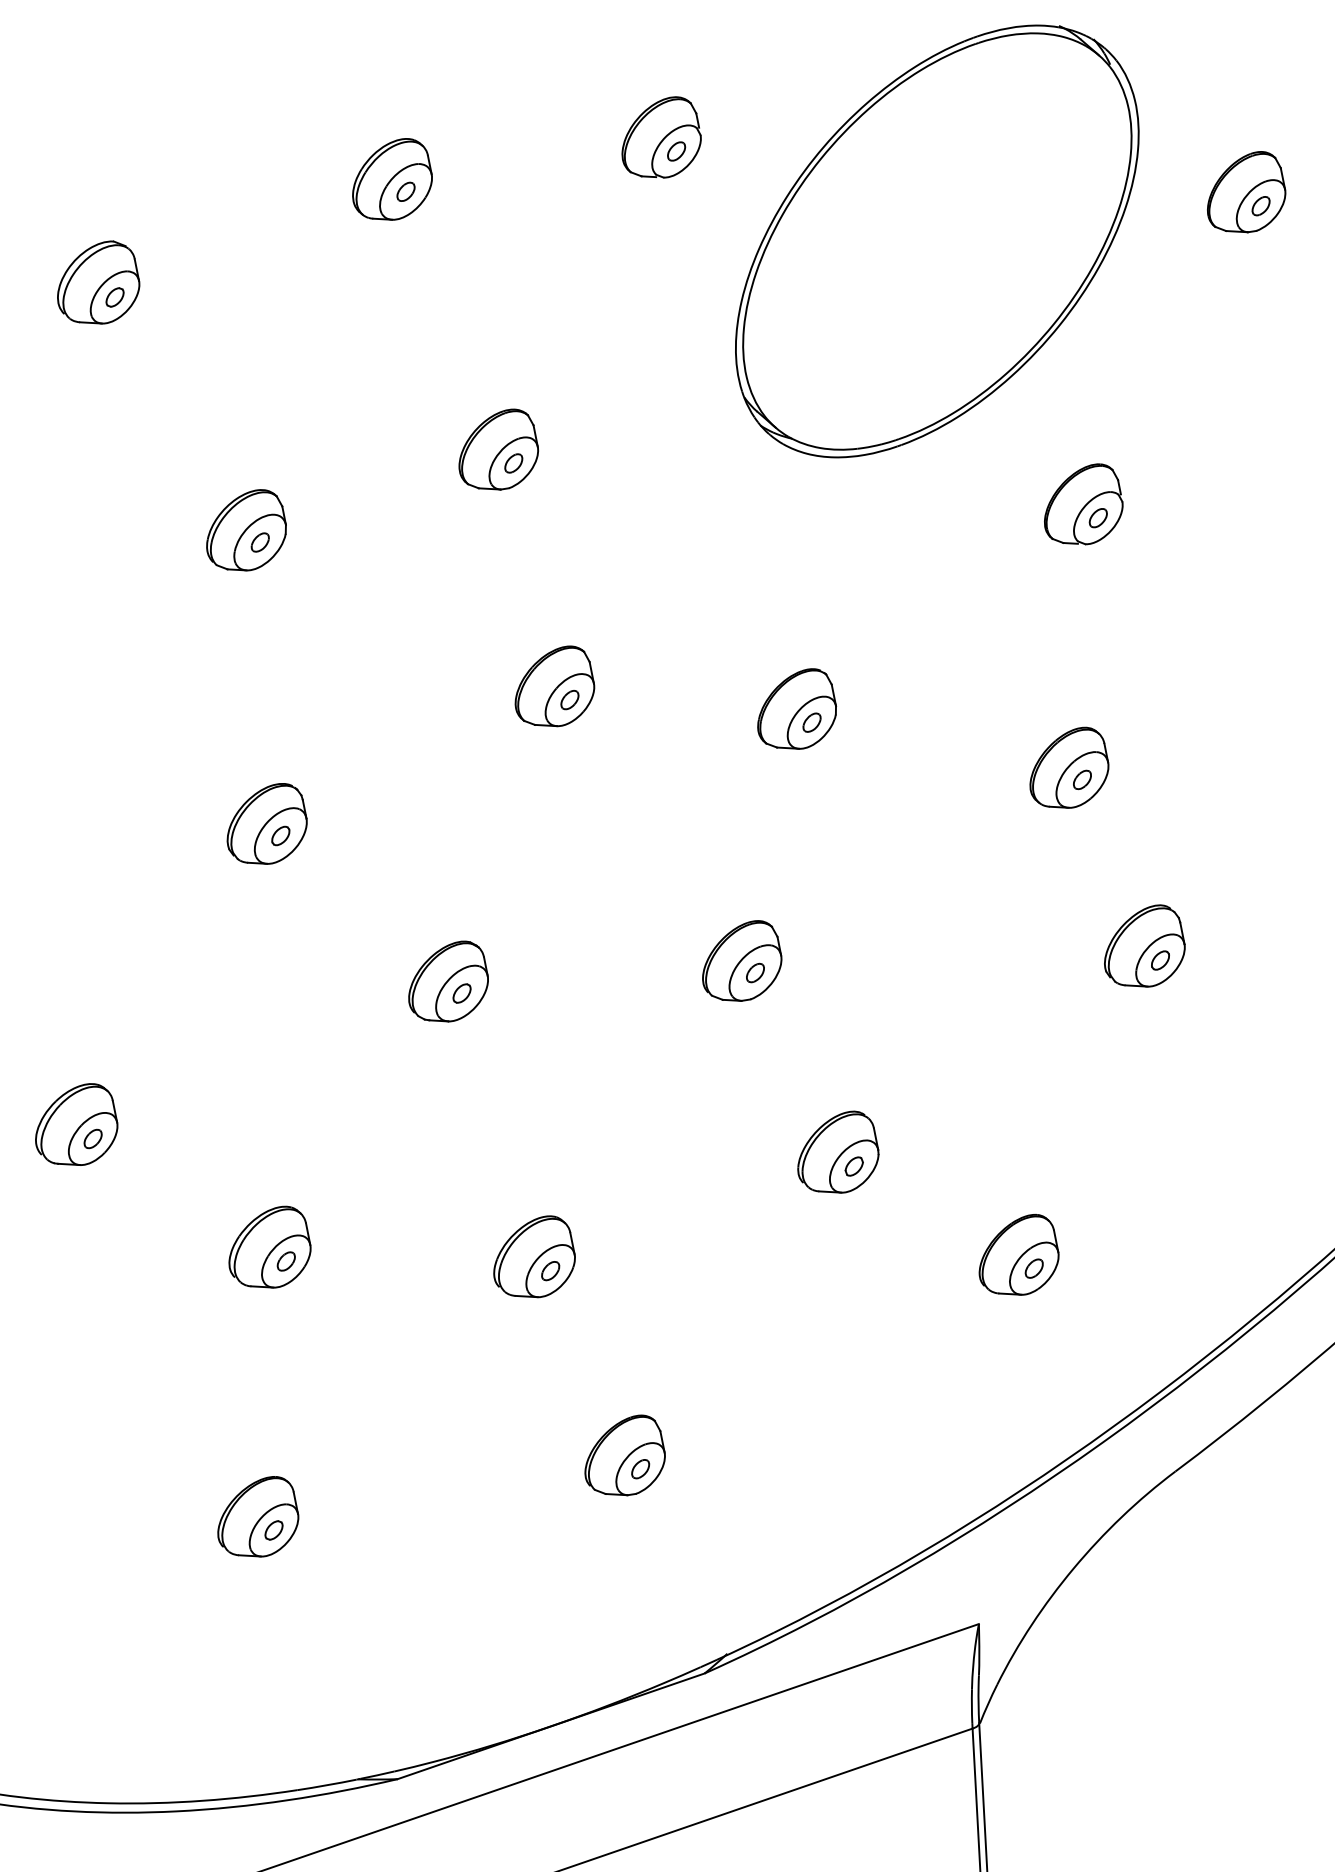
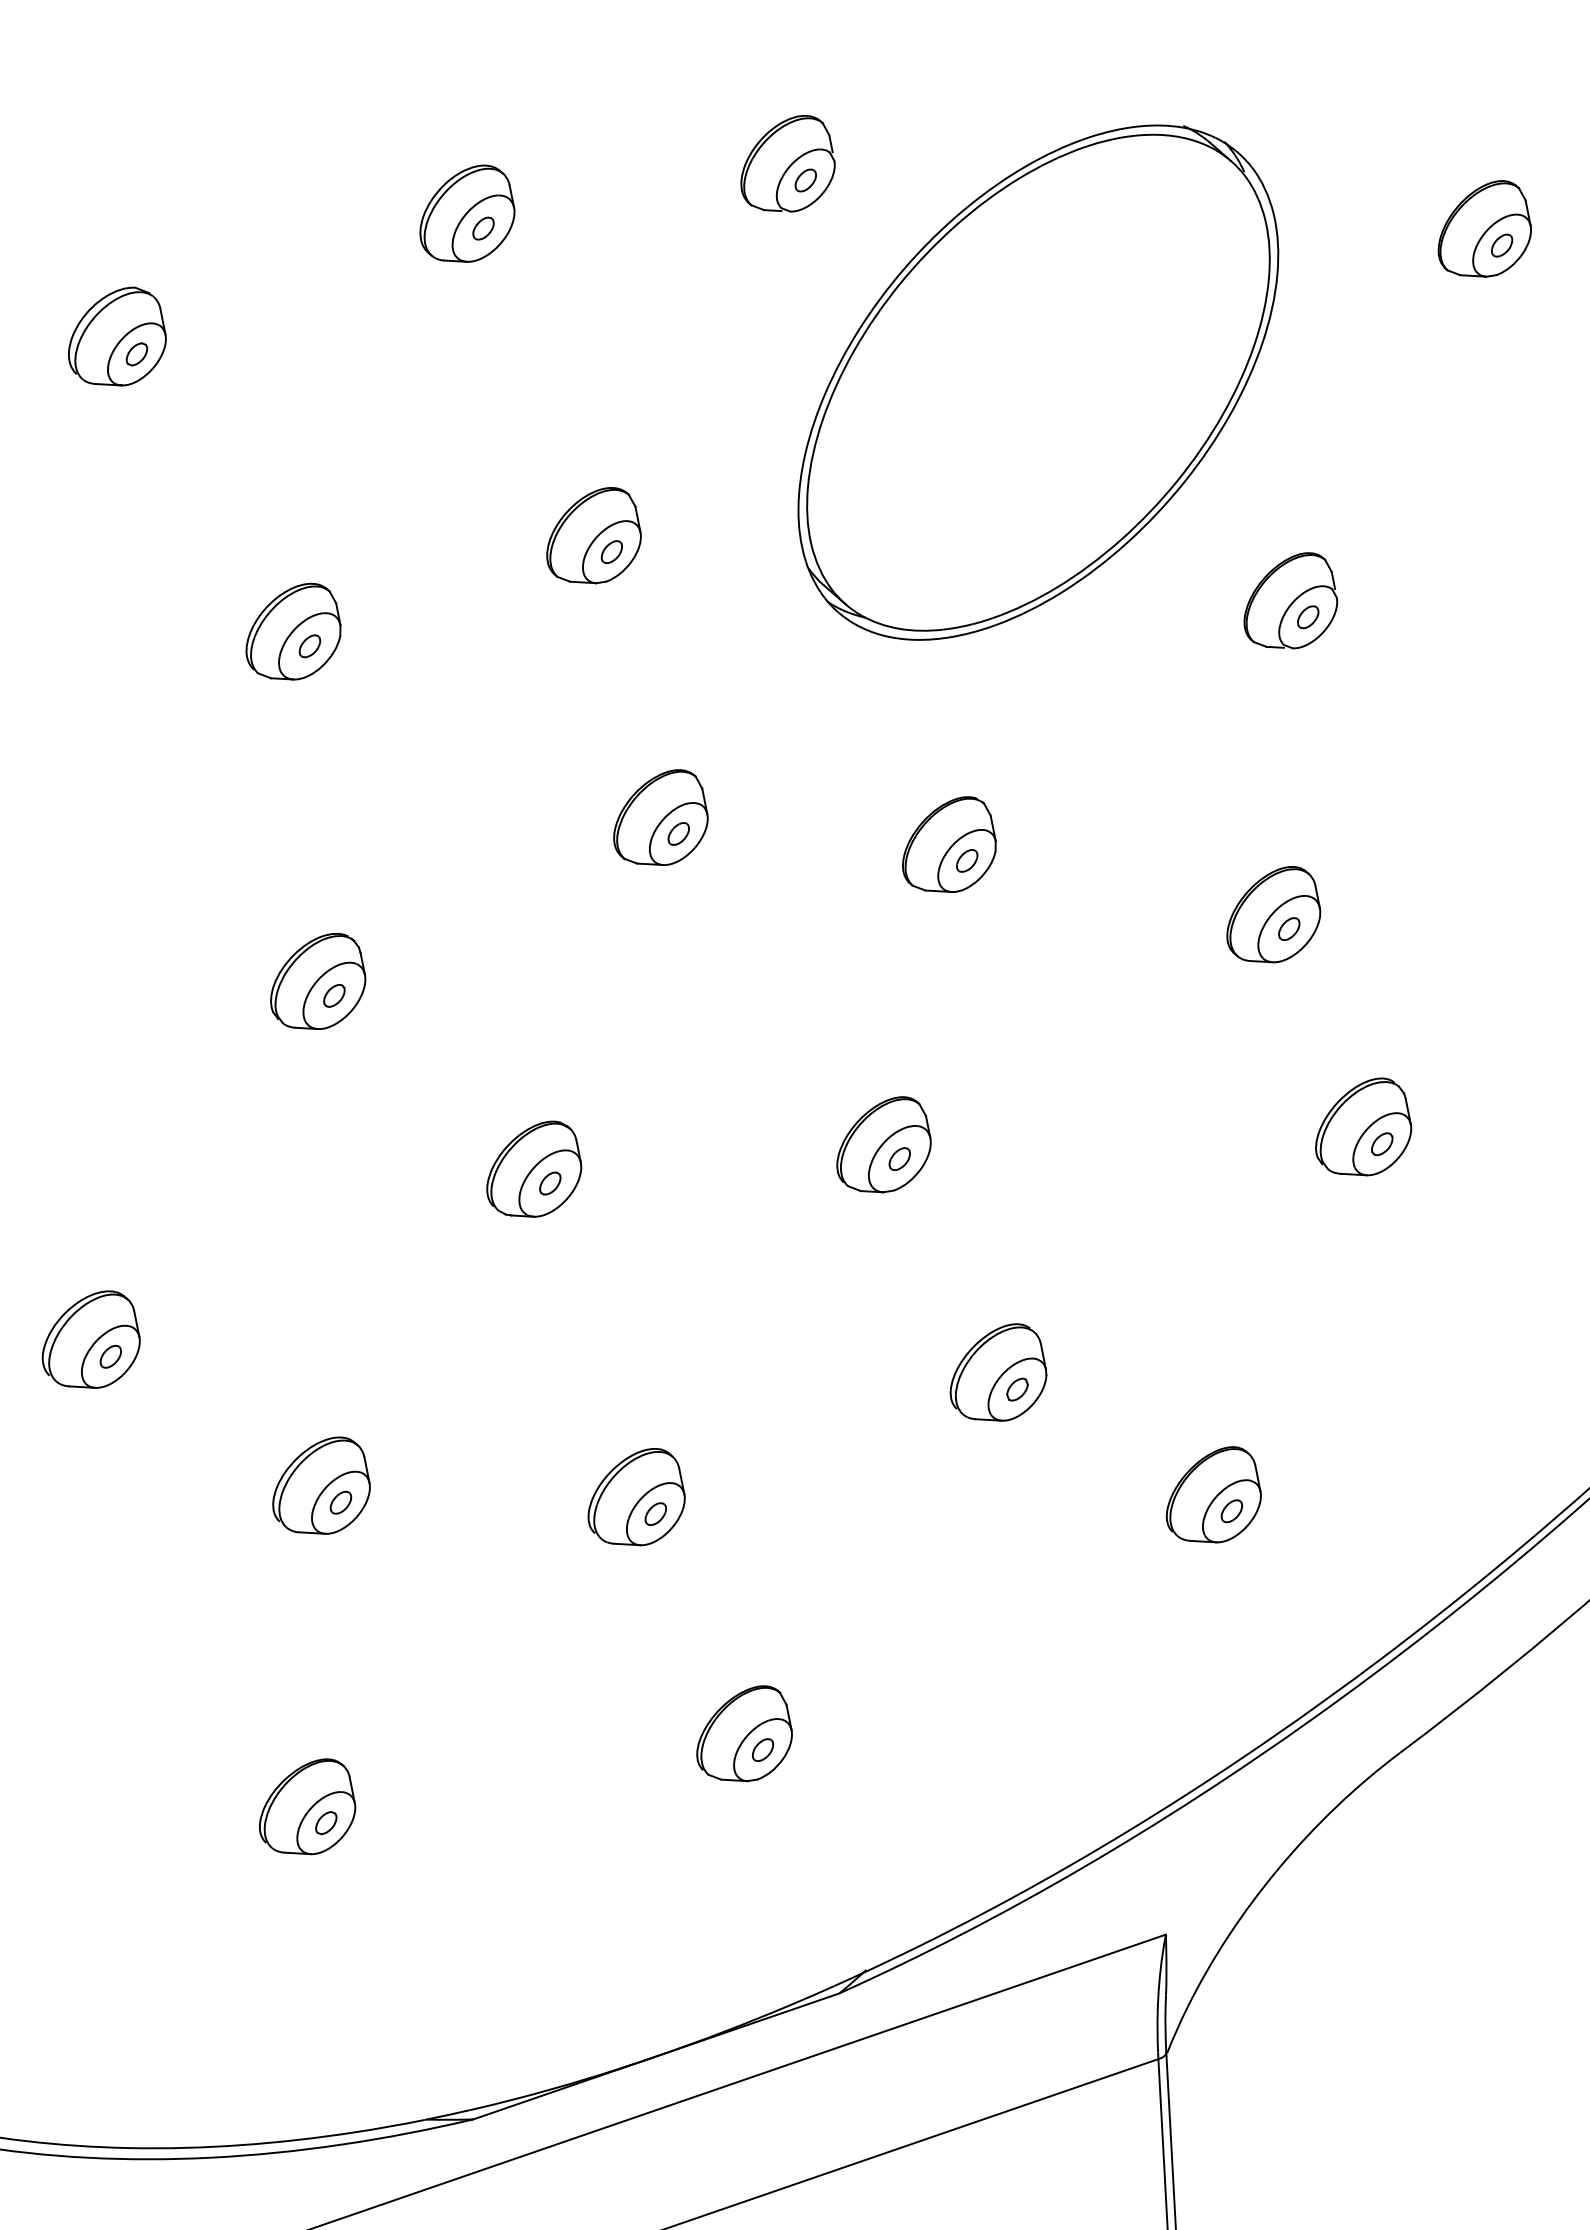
part: (937, 241) -> (1038, 382), moved

